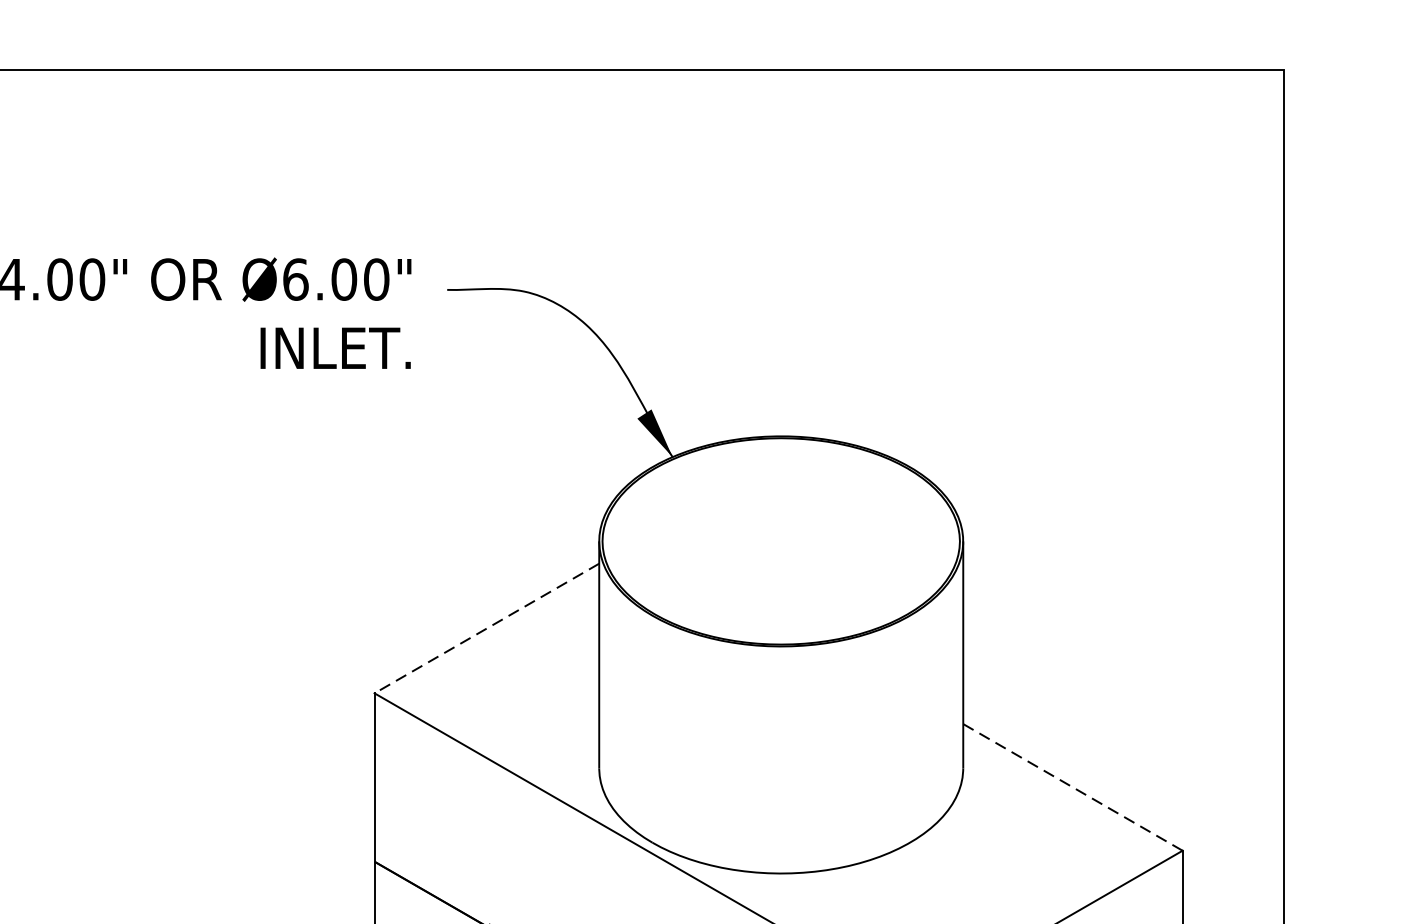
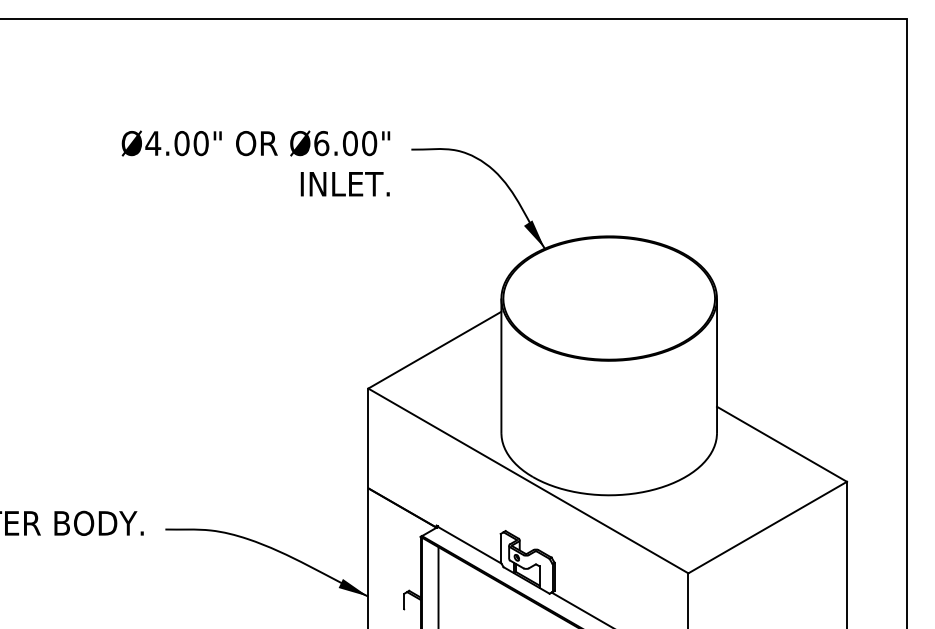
line: (486, 629) -> (434, 350), dashed -> solid
line: (1072, 787) -> (781, 444), dashed -> solid

